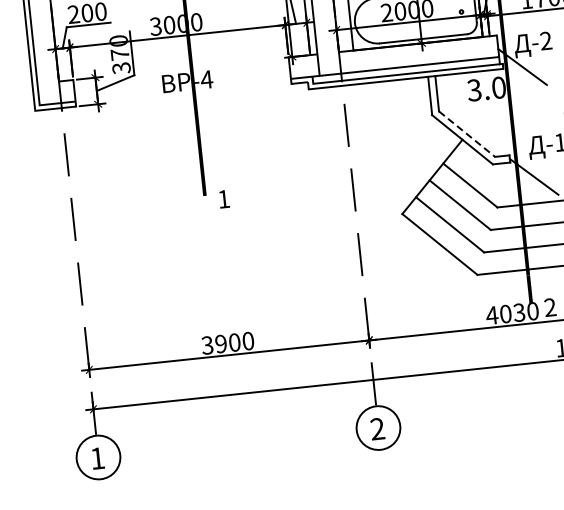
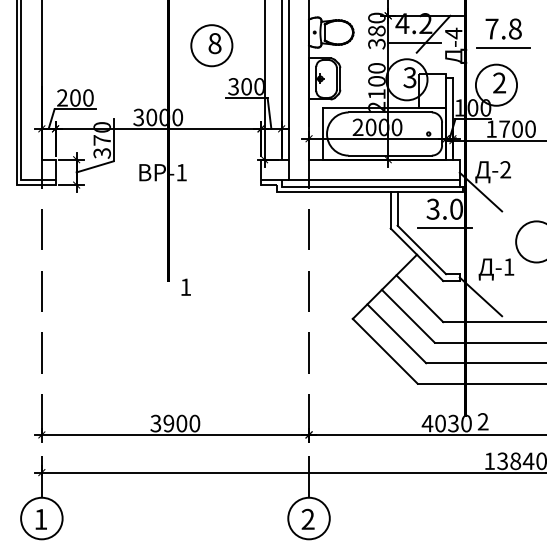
text: (206, 79) -> (181, 172), -4 -> -1
line: (488, 109) -> (444, 228), added
line: (467, 134) -> (422, 250), dashed -> solid

